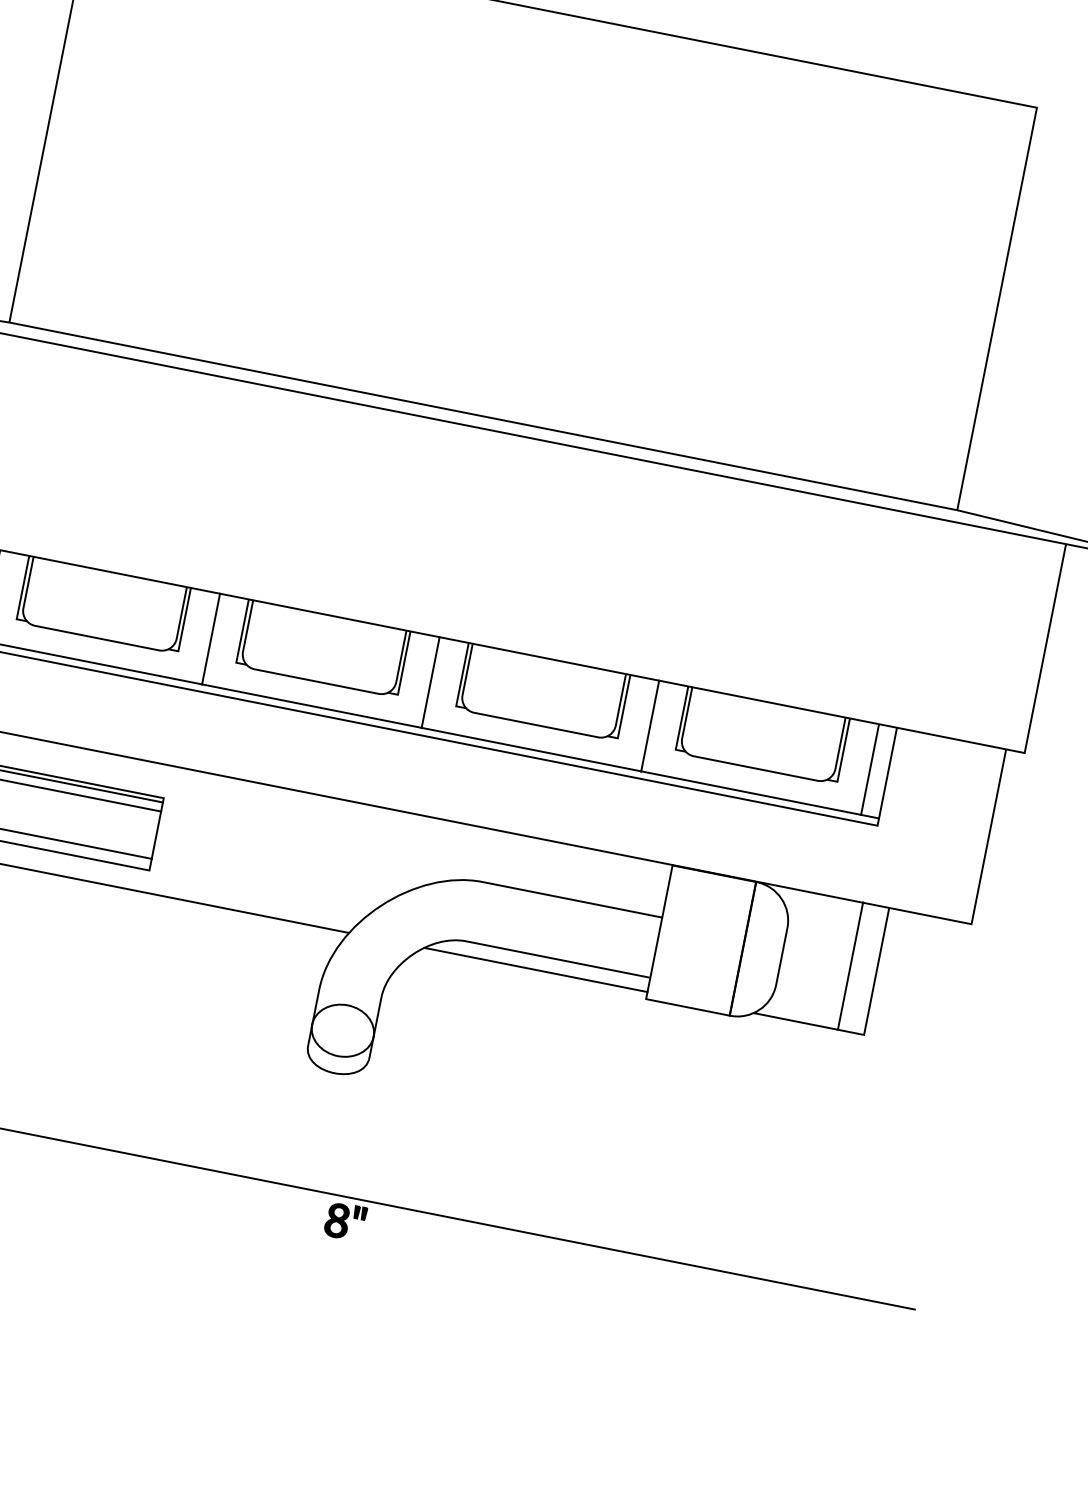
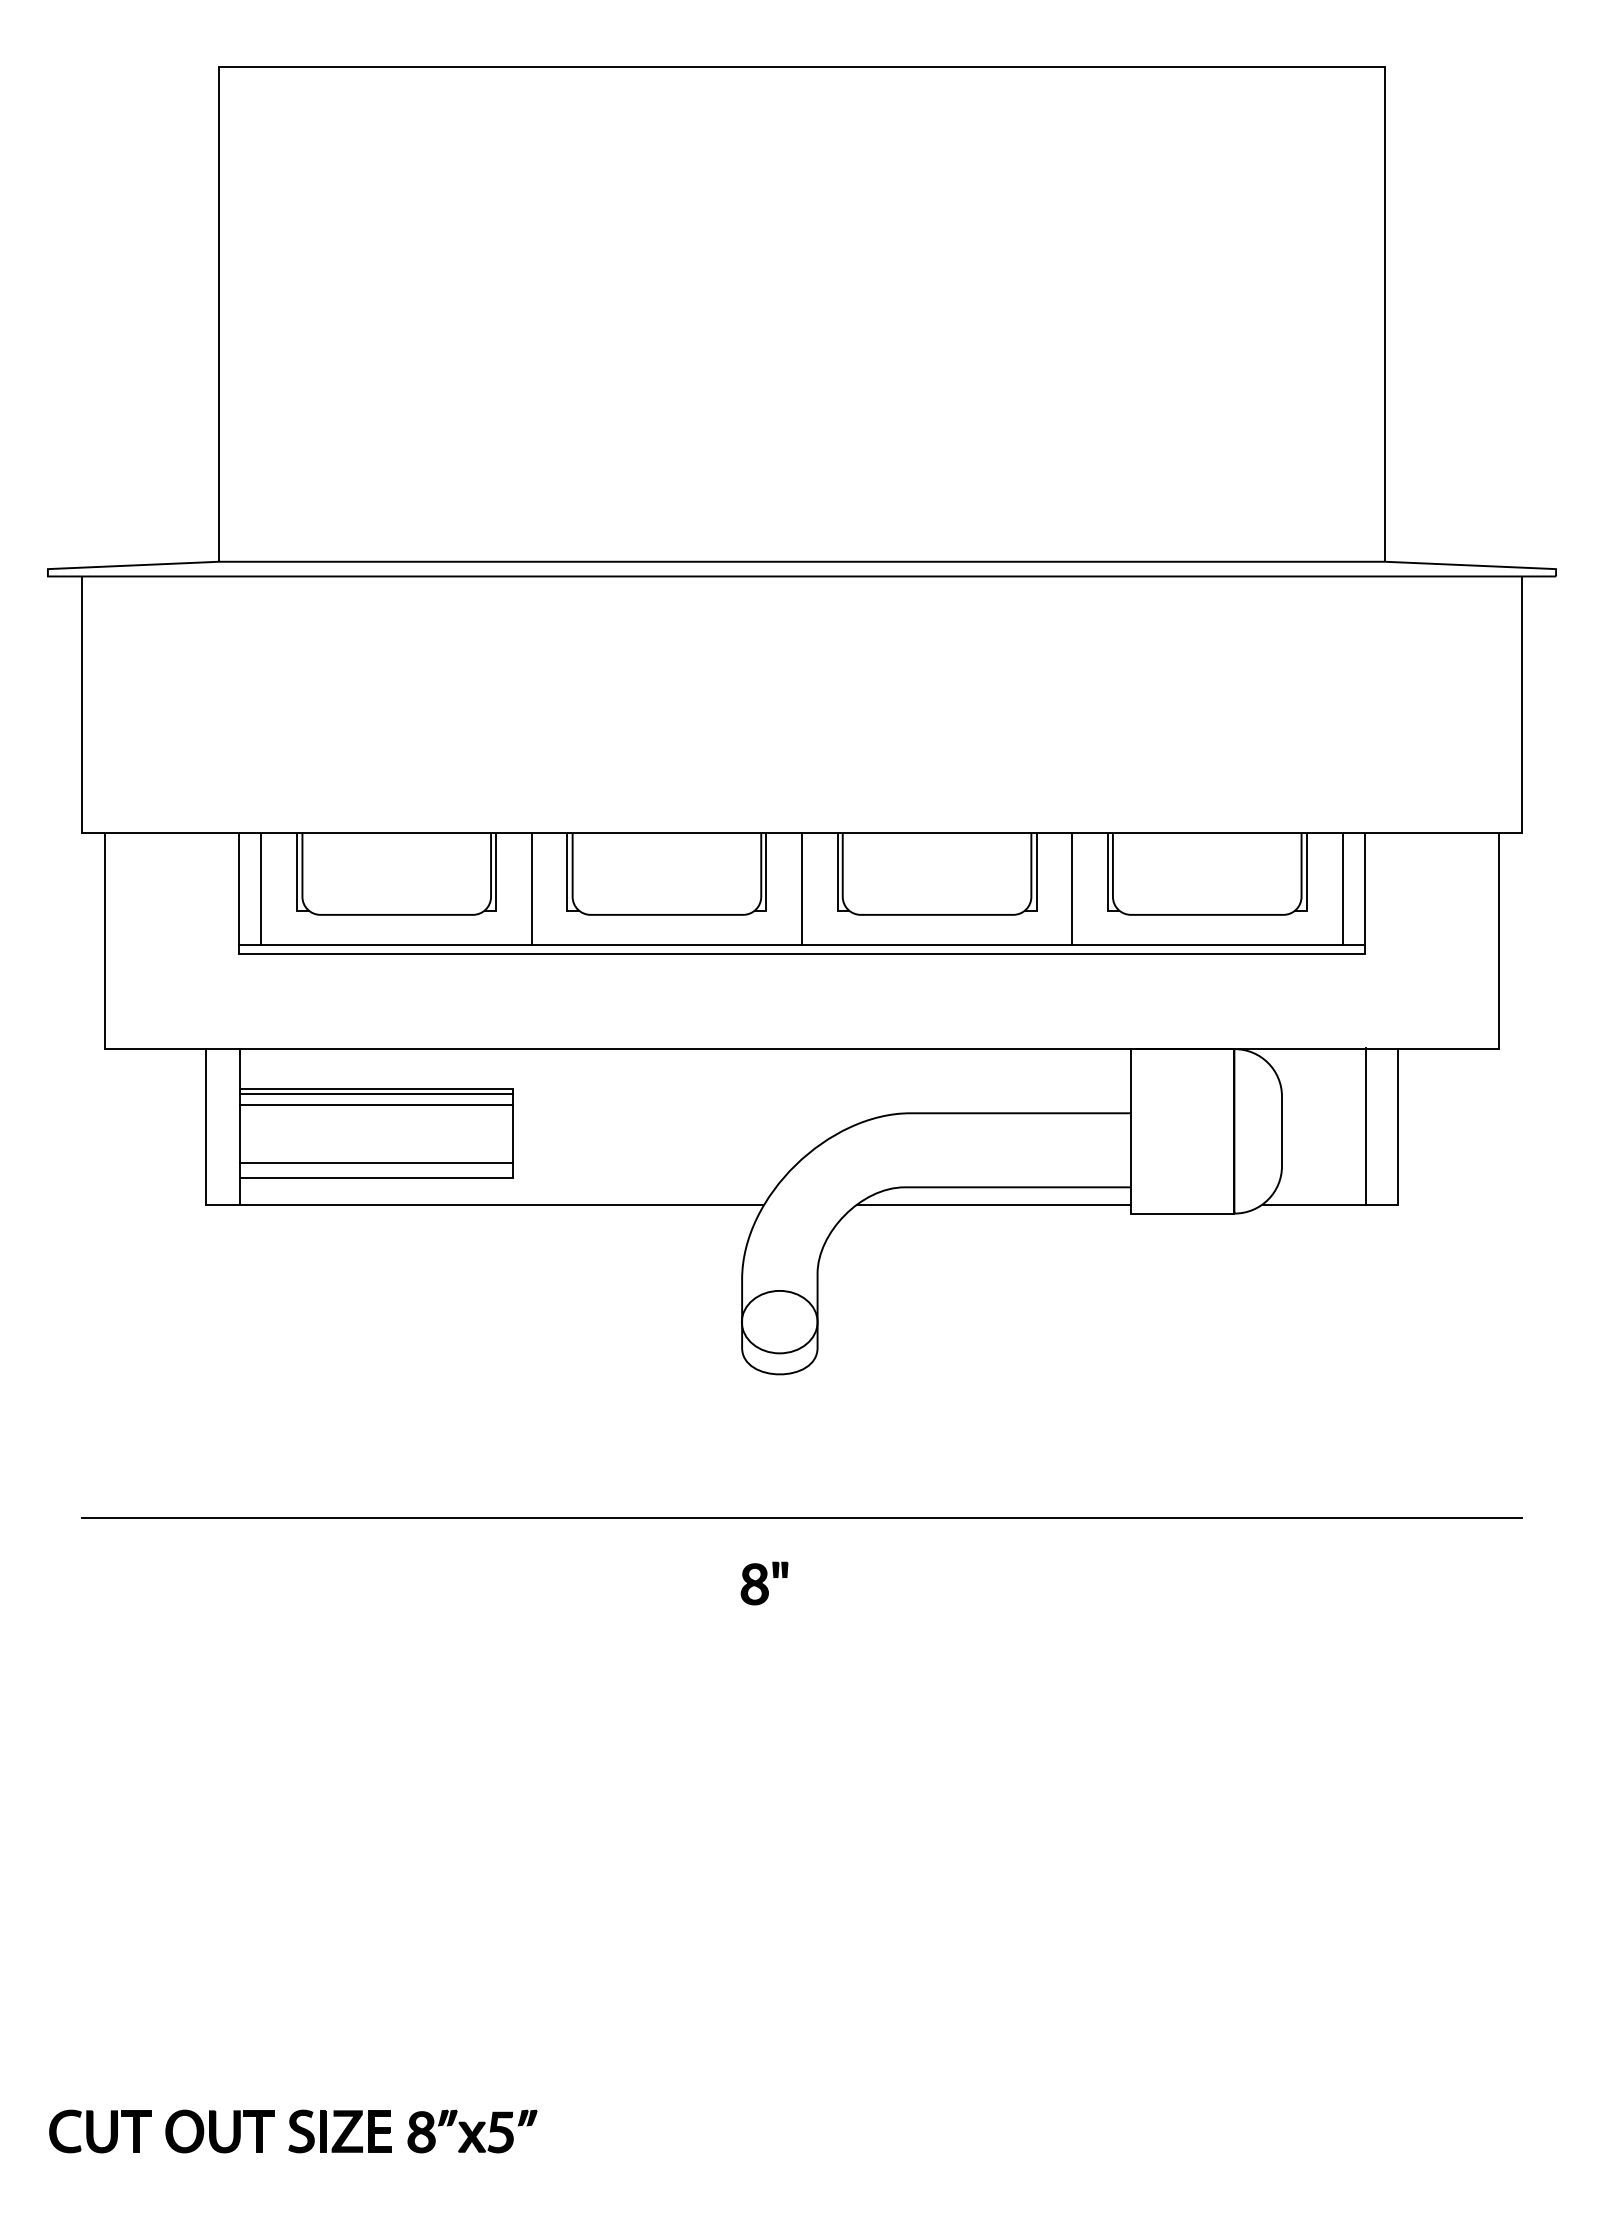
part: (345, 1221) -> (764, 1583), moved

